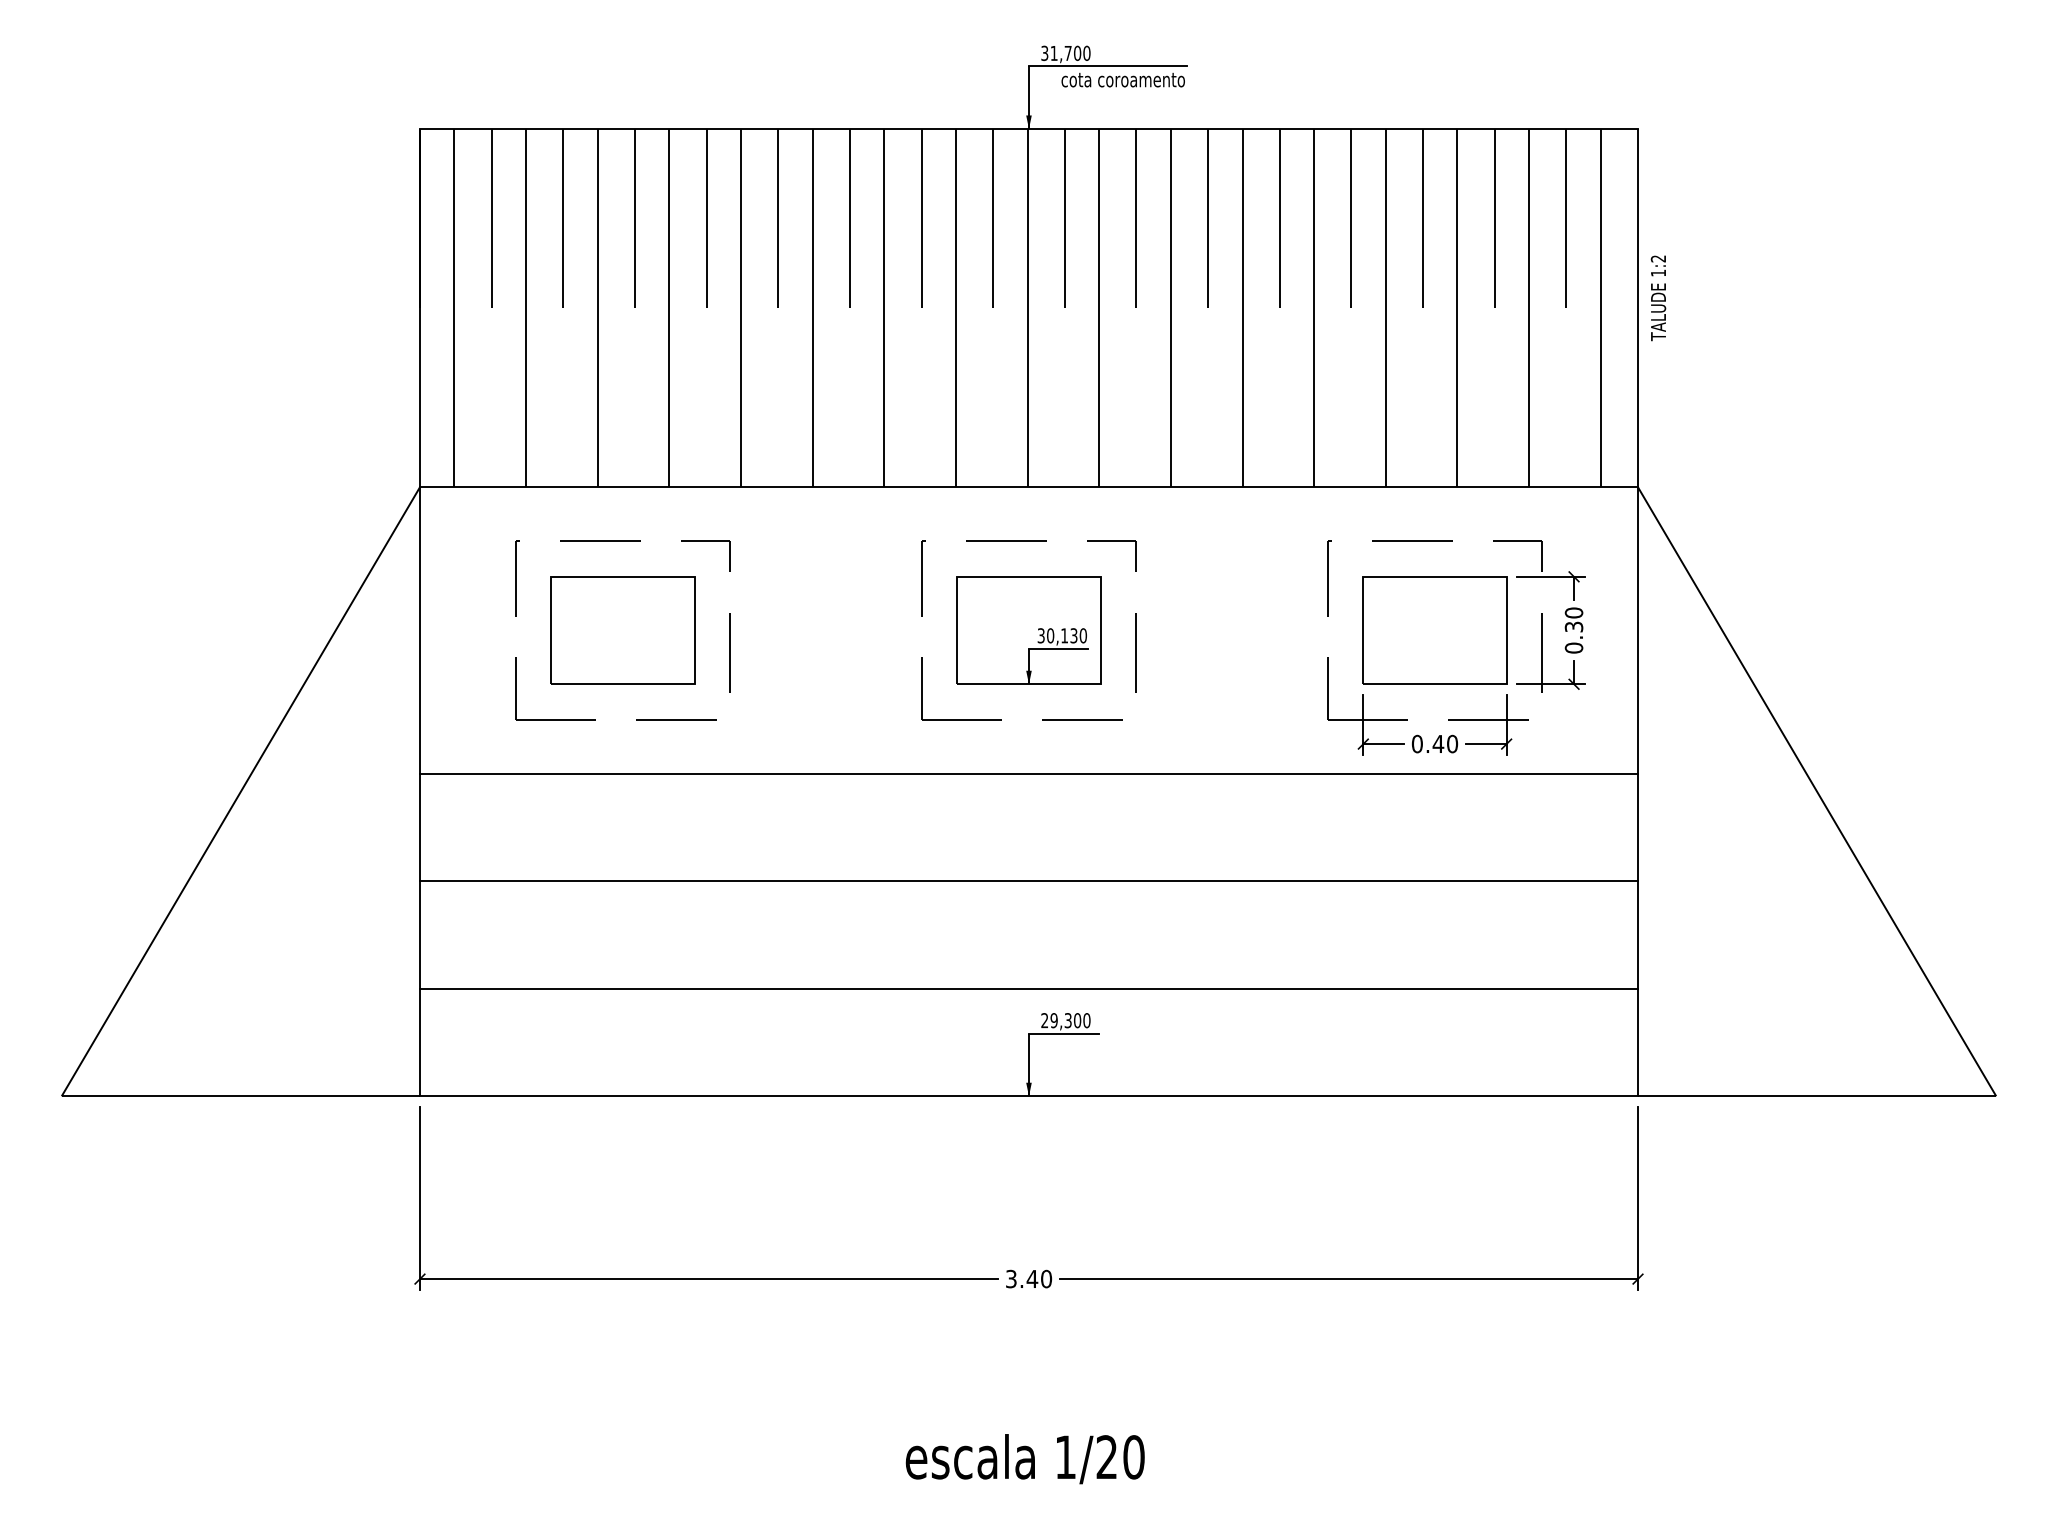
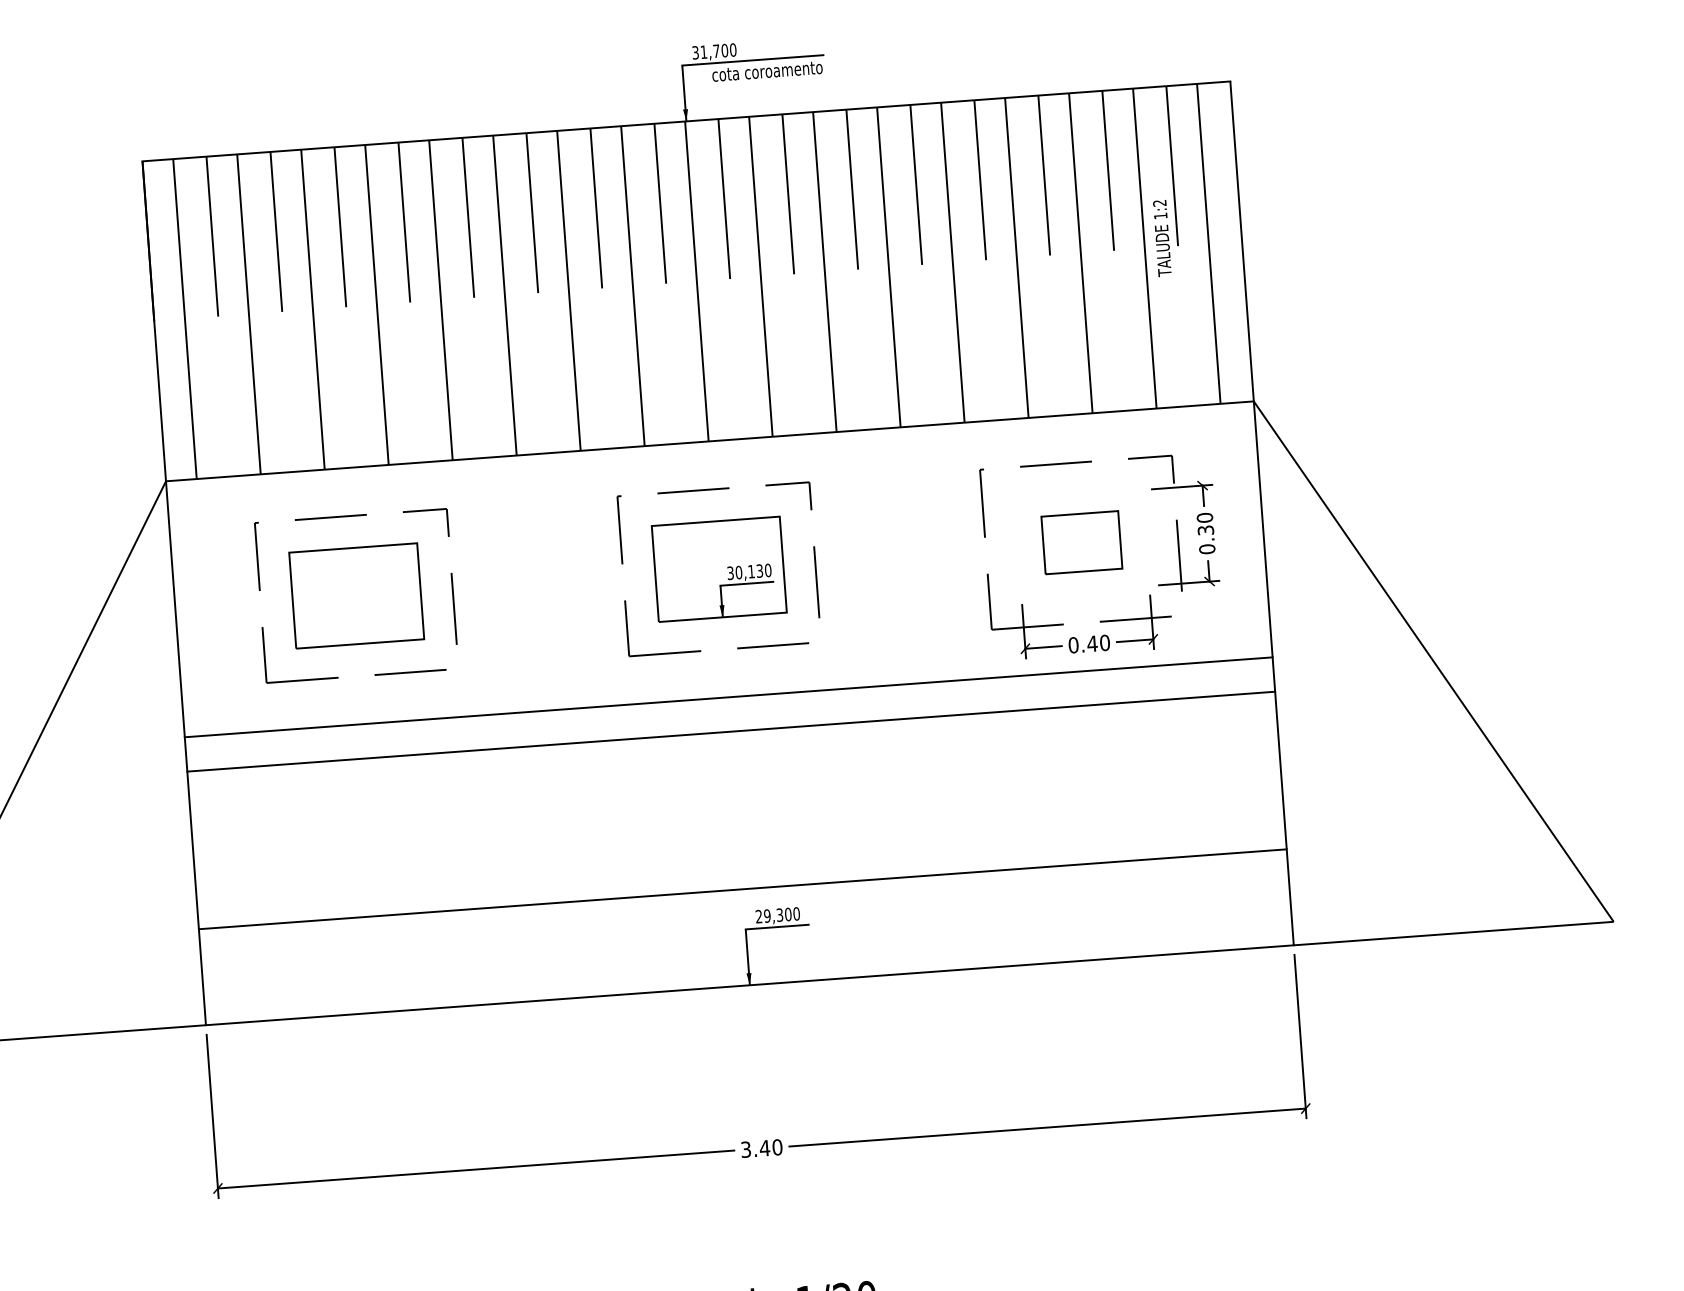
text: (1658, 298) -> (1162, 238), moved
part: (1434, 630) -> (1081, 542), size x0.6
line: (1028, 881) -> (730, 731), moved

